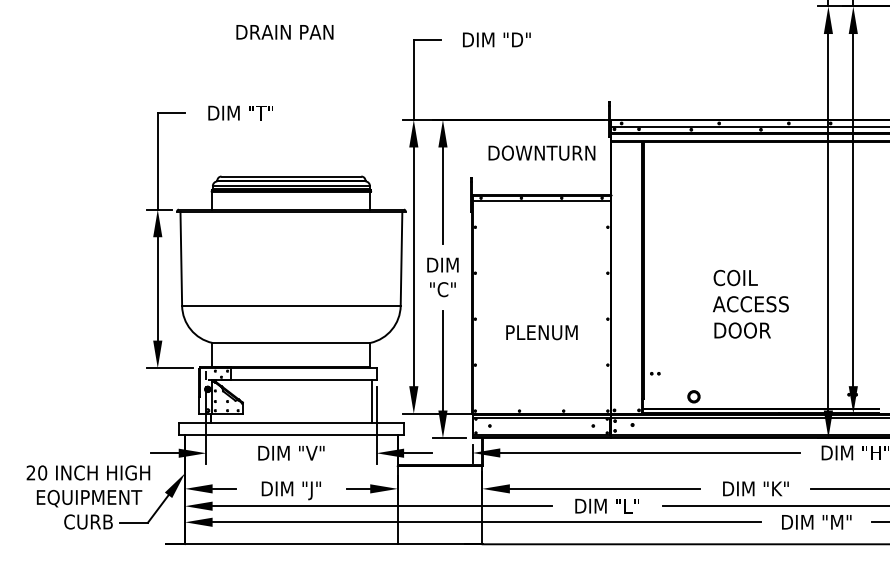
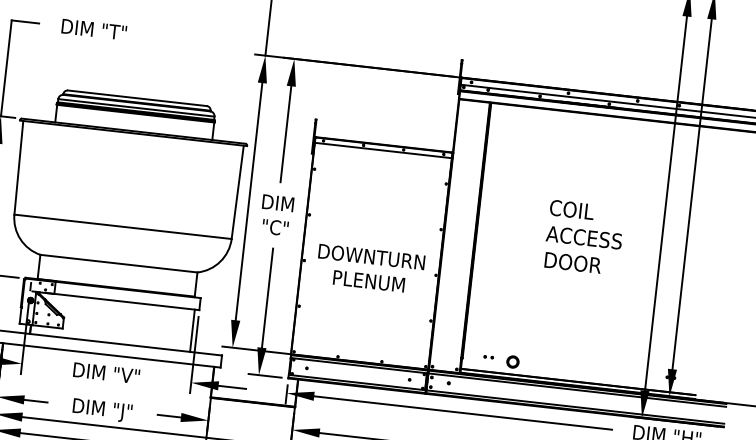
text: (541, 152) -> (371, 256), moved
text: (750, 303) -> (583, 236), moved
part: (655, 373) -> (488, 357), moved

